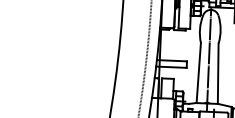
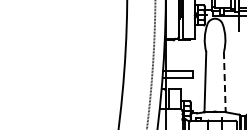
line: (209, 59) -> (215, 68), removed
line: (217, 74) -> (224, 82), solid -> dashed

